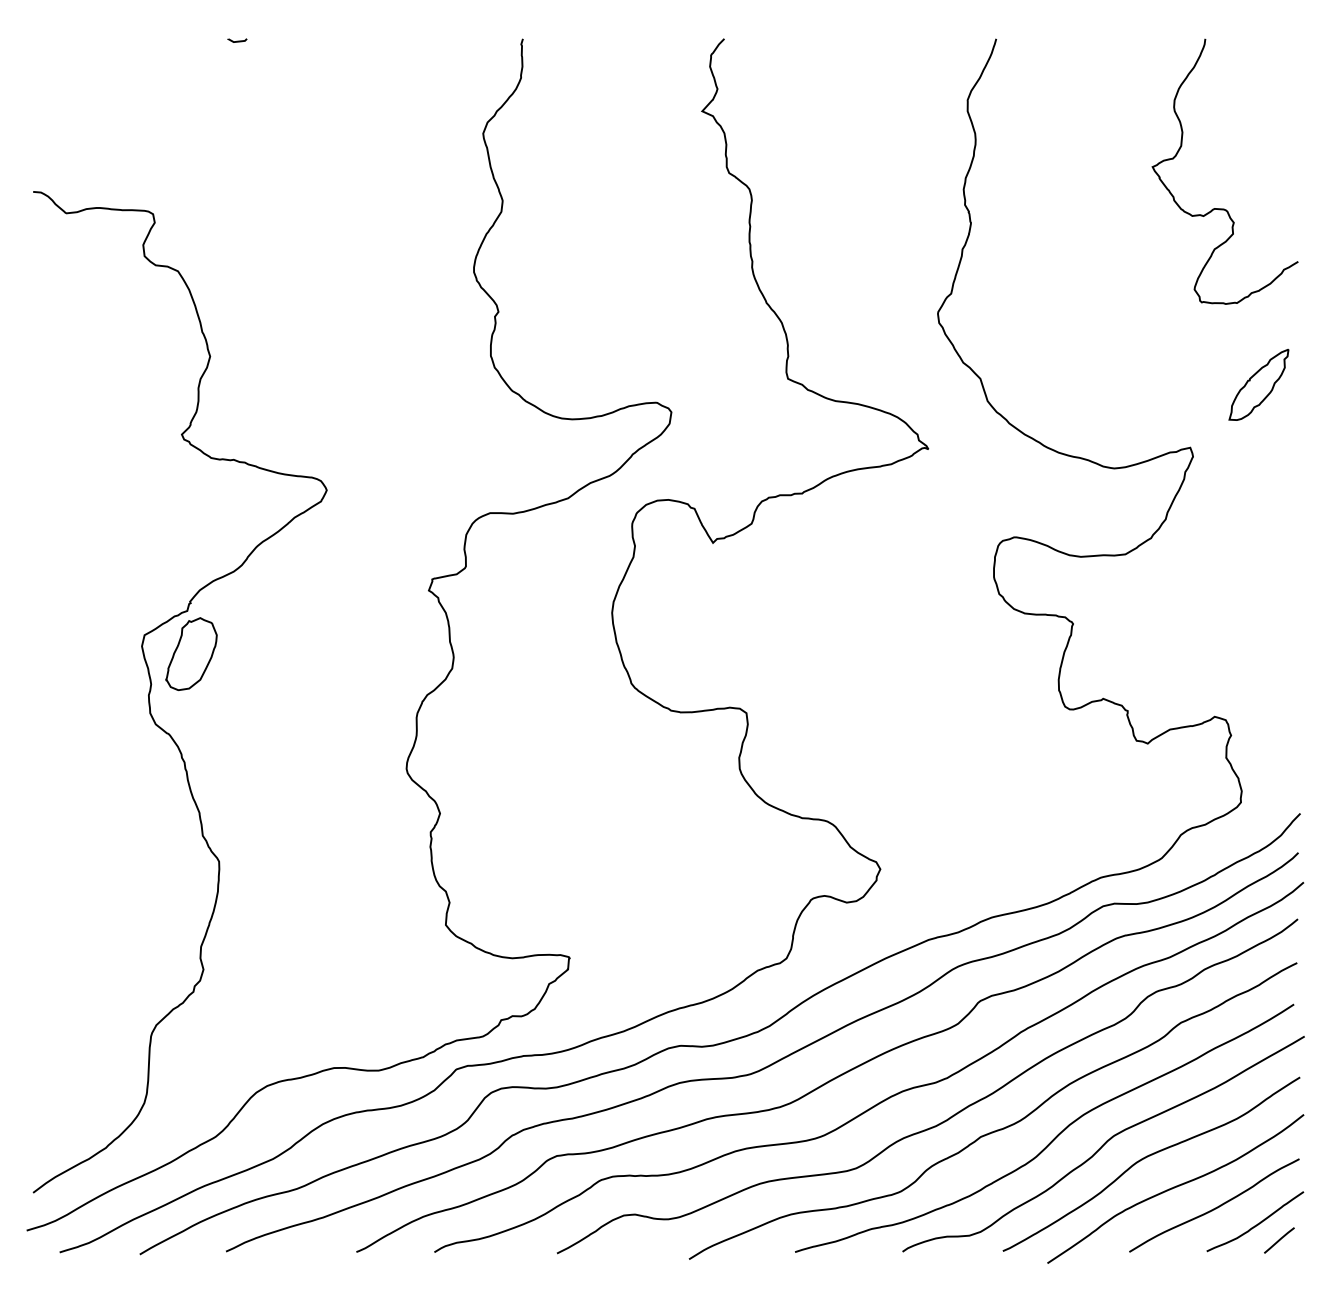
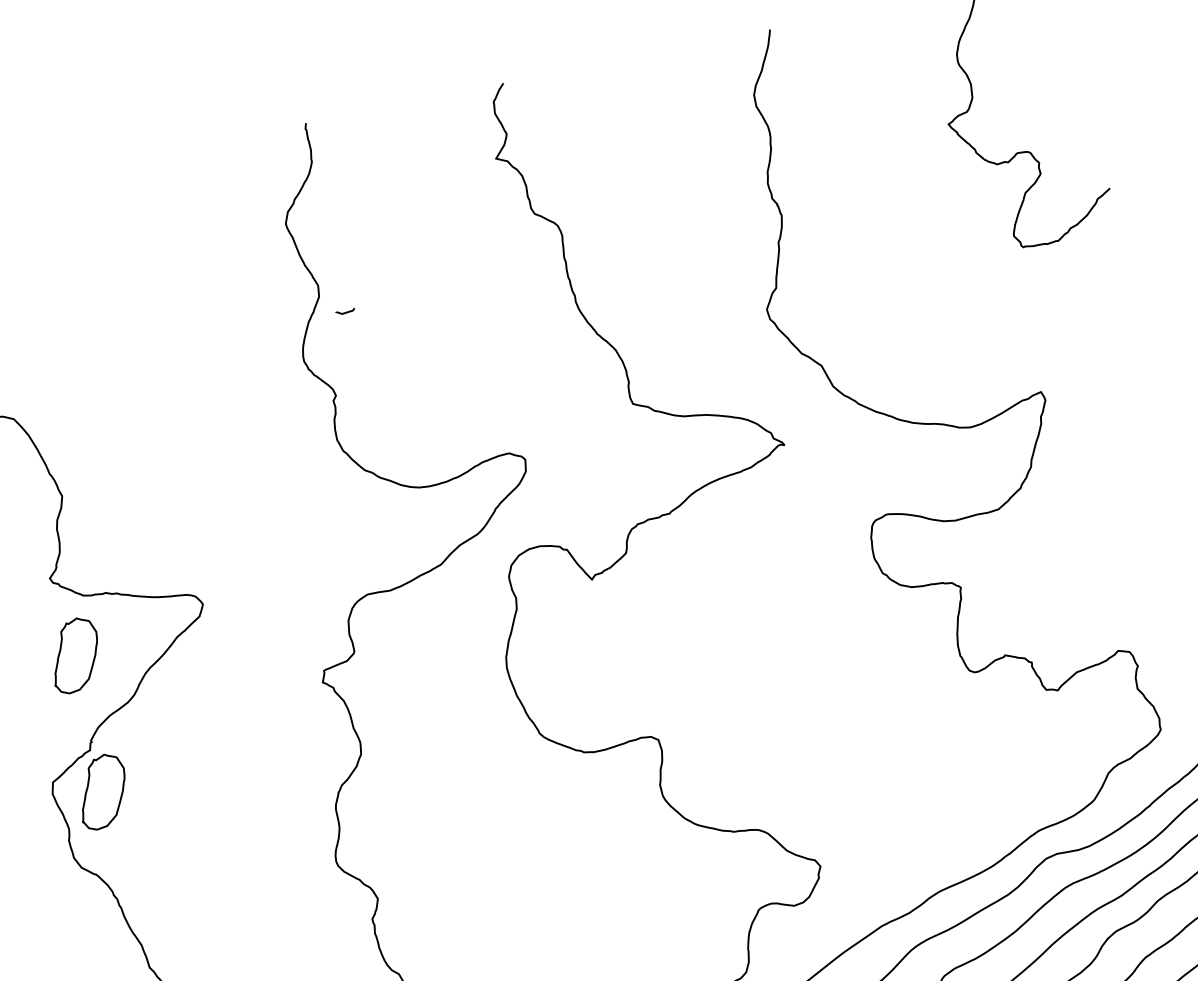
line: (237, 40) -> (345, 311), moved
part: (1258, 384) -> (1095, 316), removed
part: (191, 514) -> (75, 654), added

